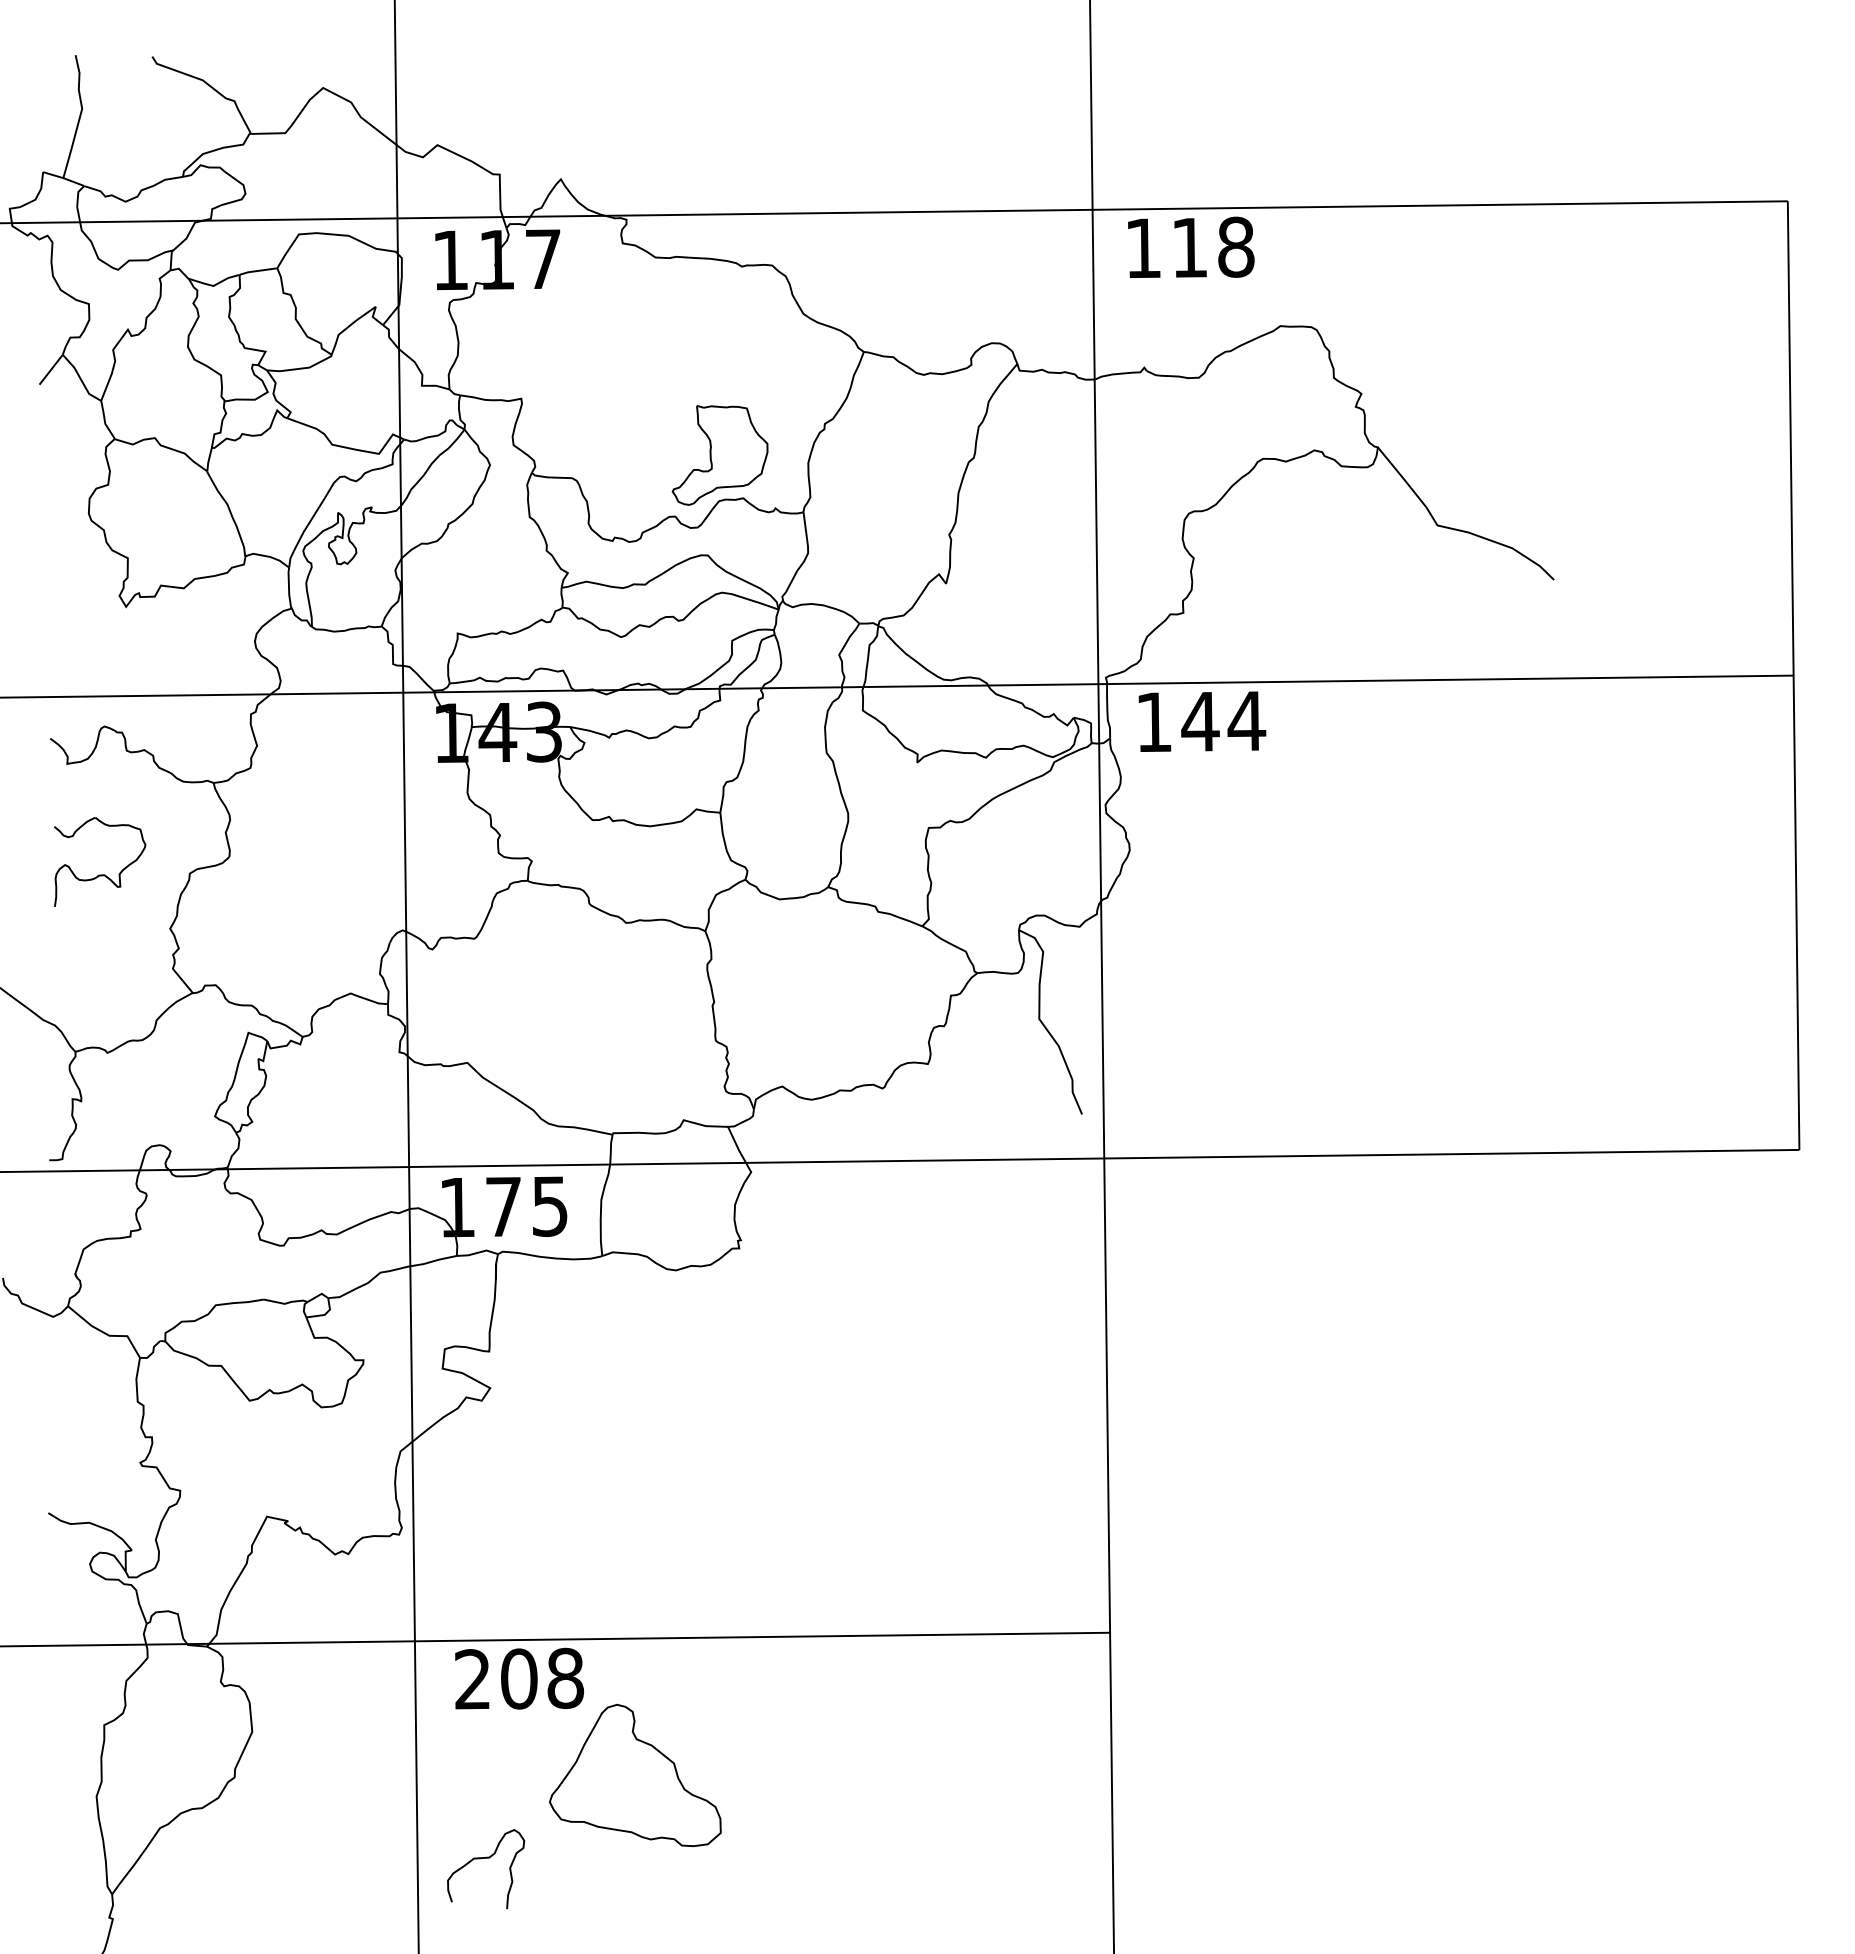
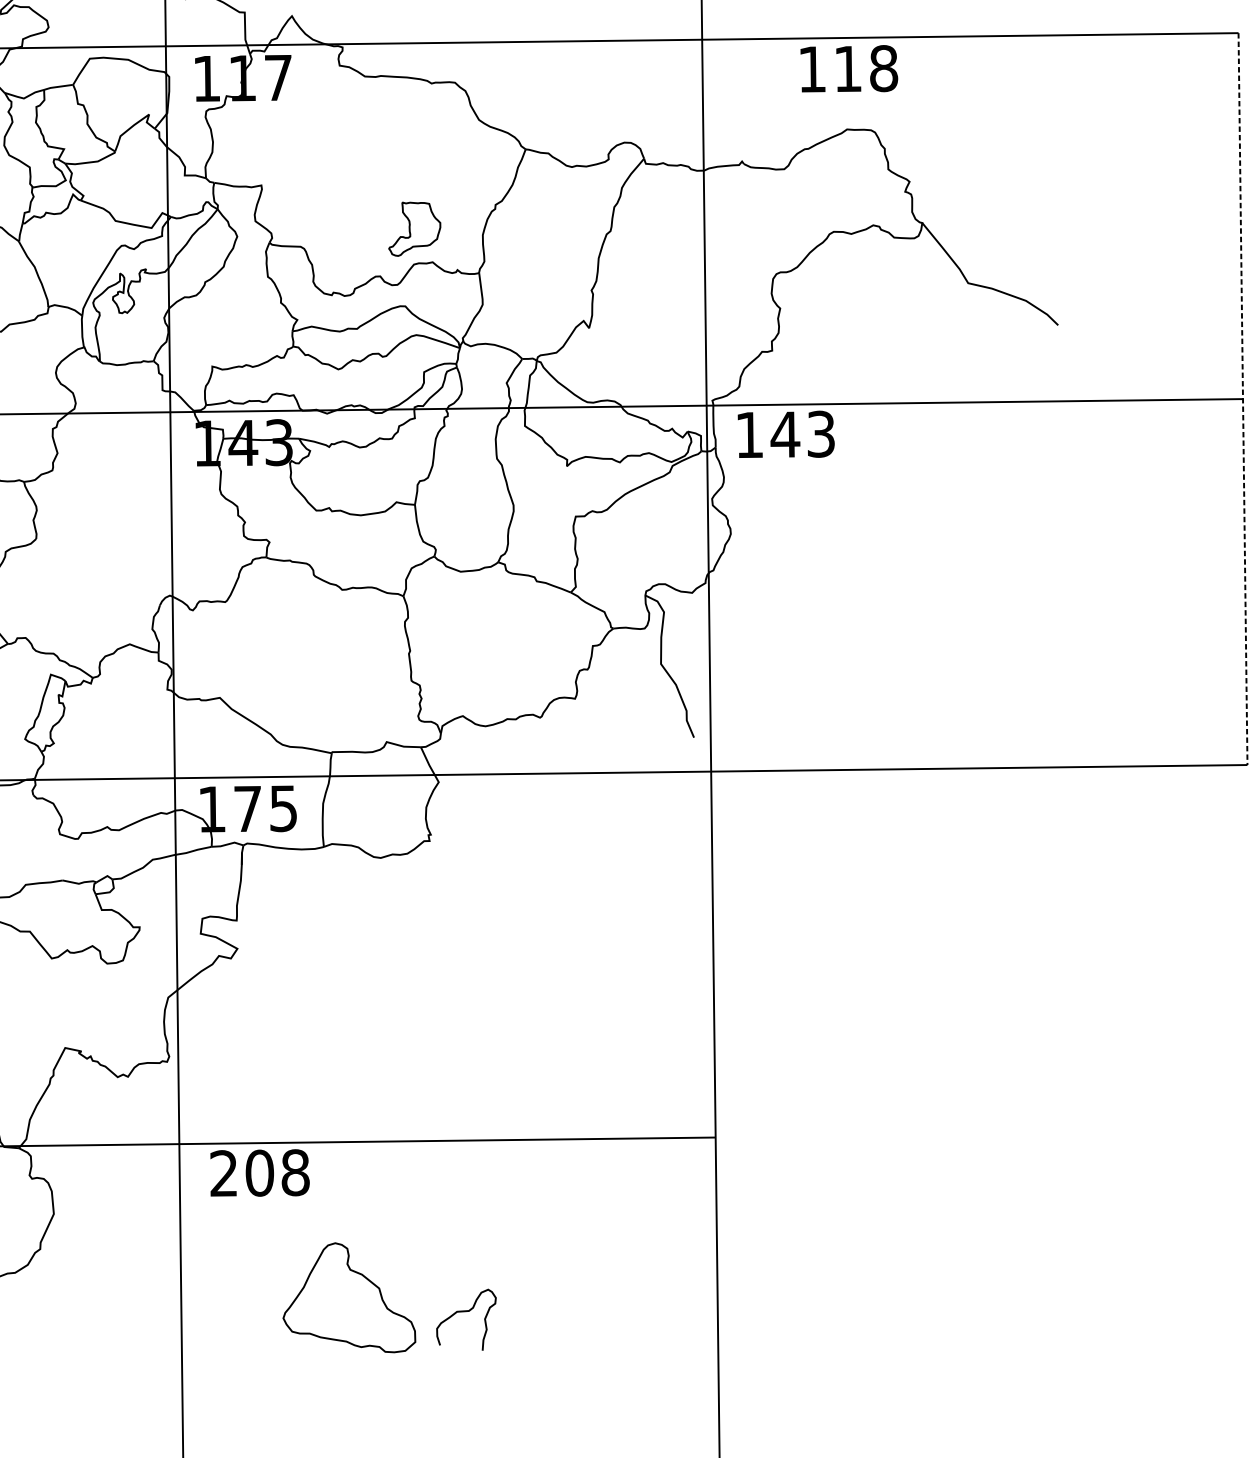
text: (1191, 246) -> (849, 68), moved
part: (719, 455) -> (414, 229), size x0.7
line: (1793, 676) -> (1242, 399), solid -> dashed
text: (1246, 720) -> (820, 433), 144 -> 143
part: (635, 1775) -> (349, 1297), moved
curve: (486, 1858) -> (466, 1311), moved

